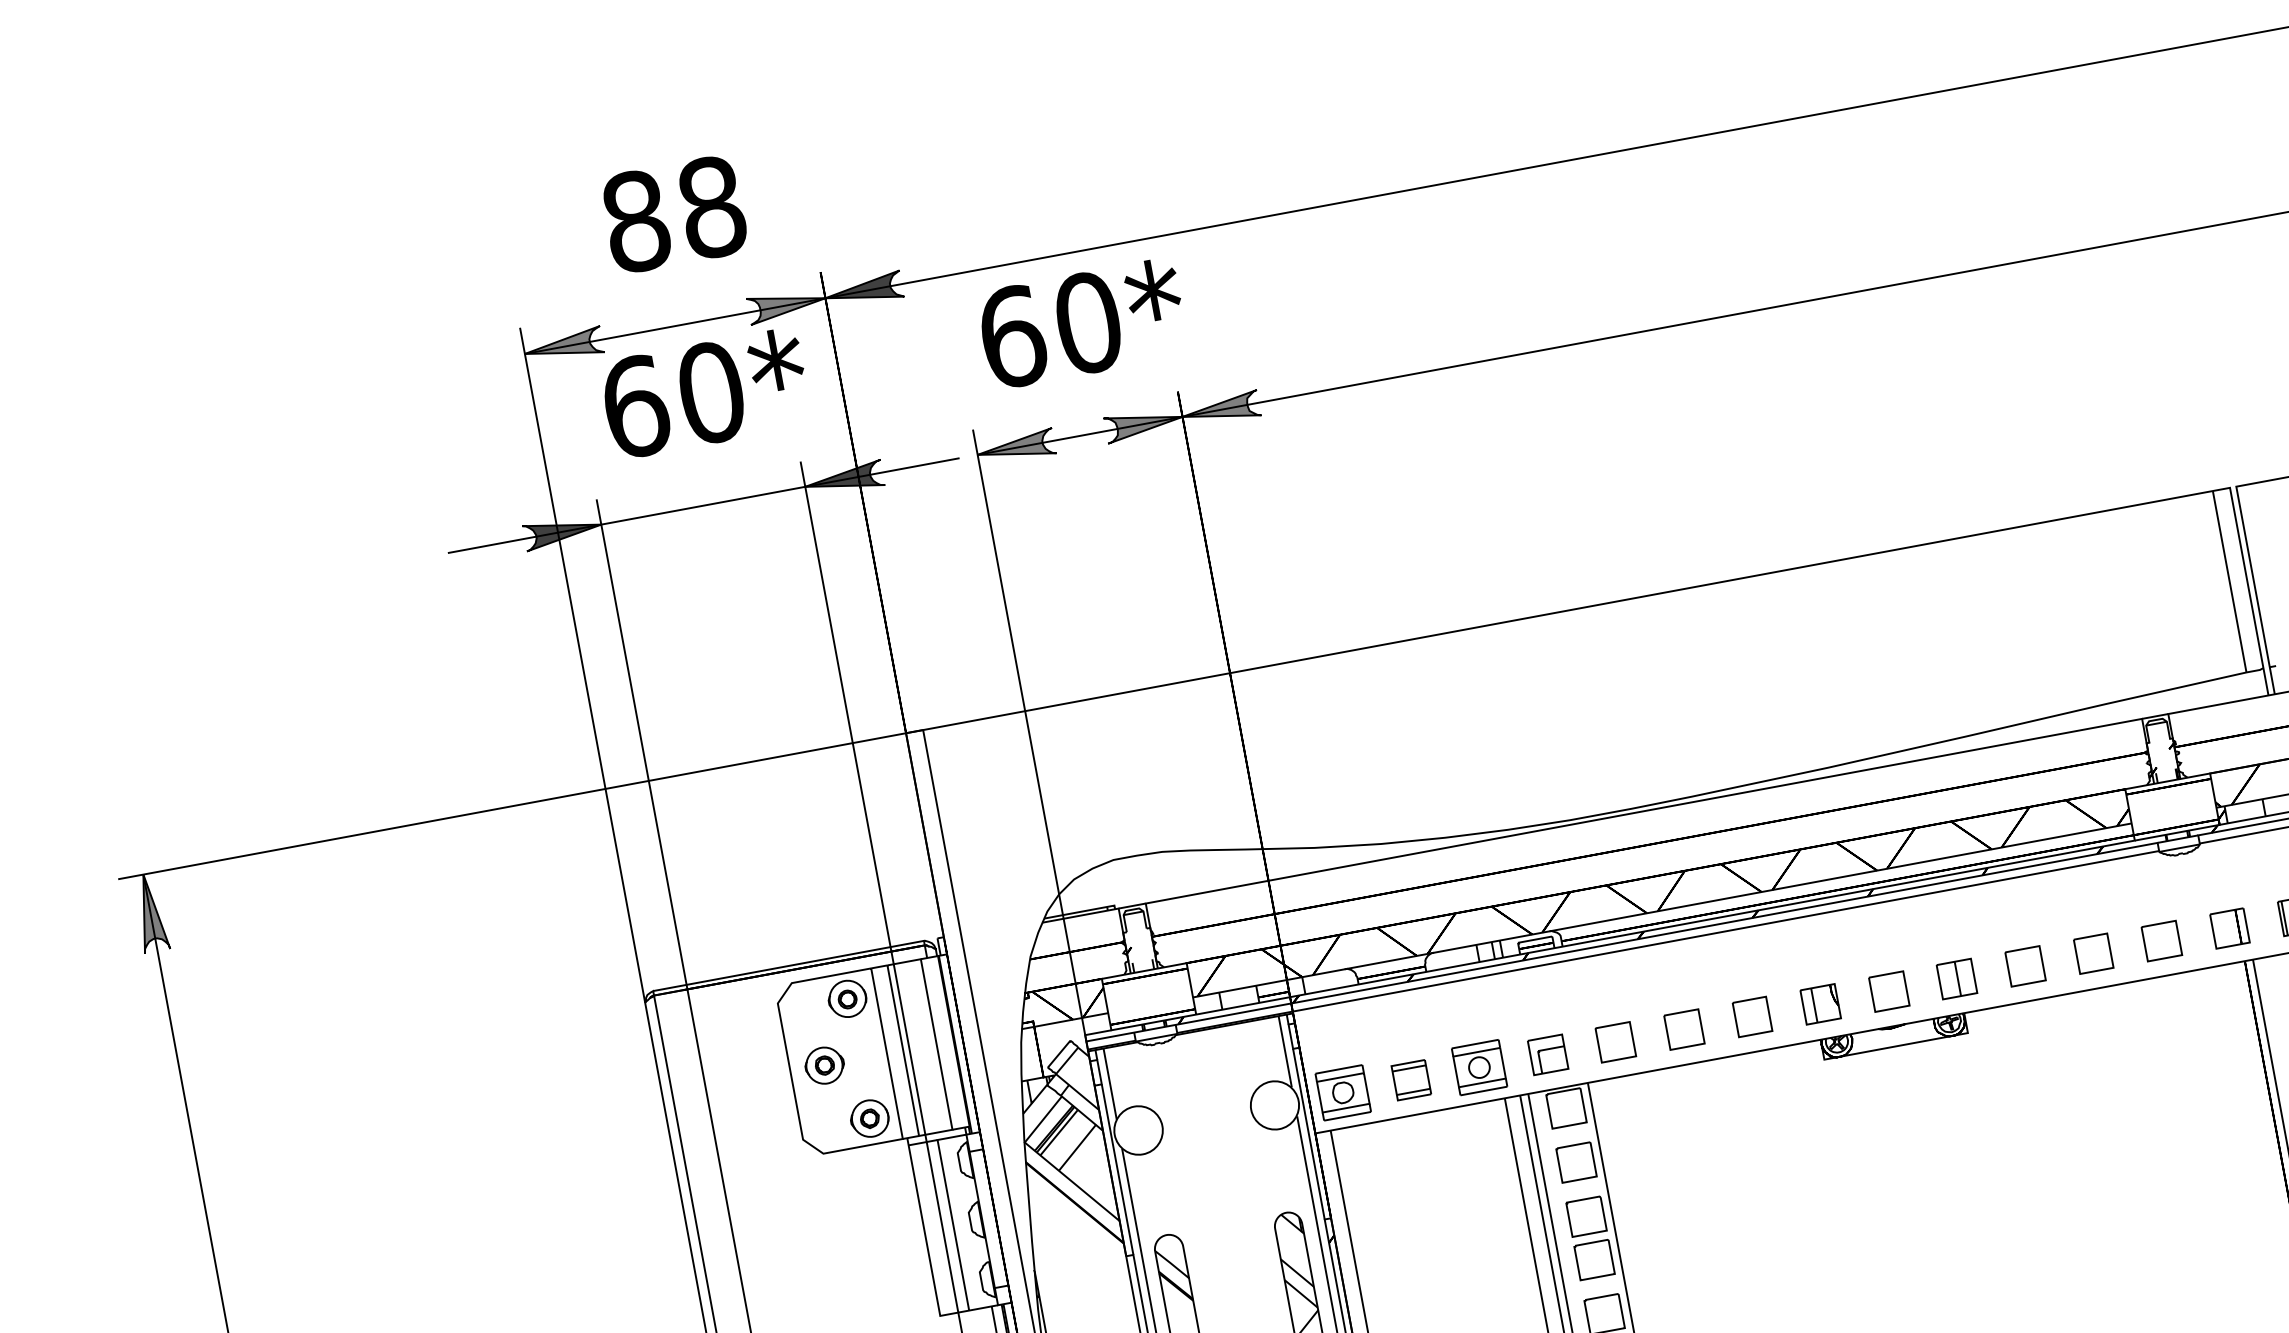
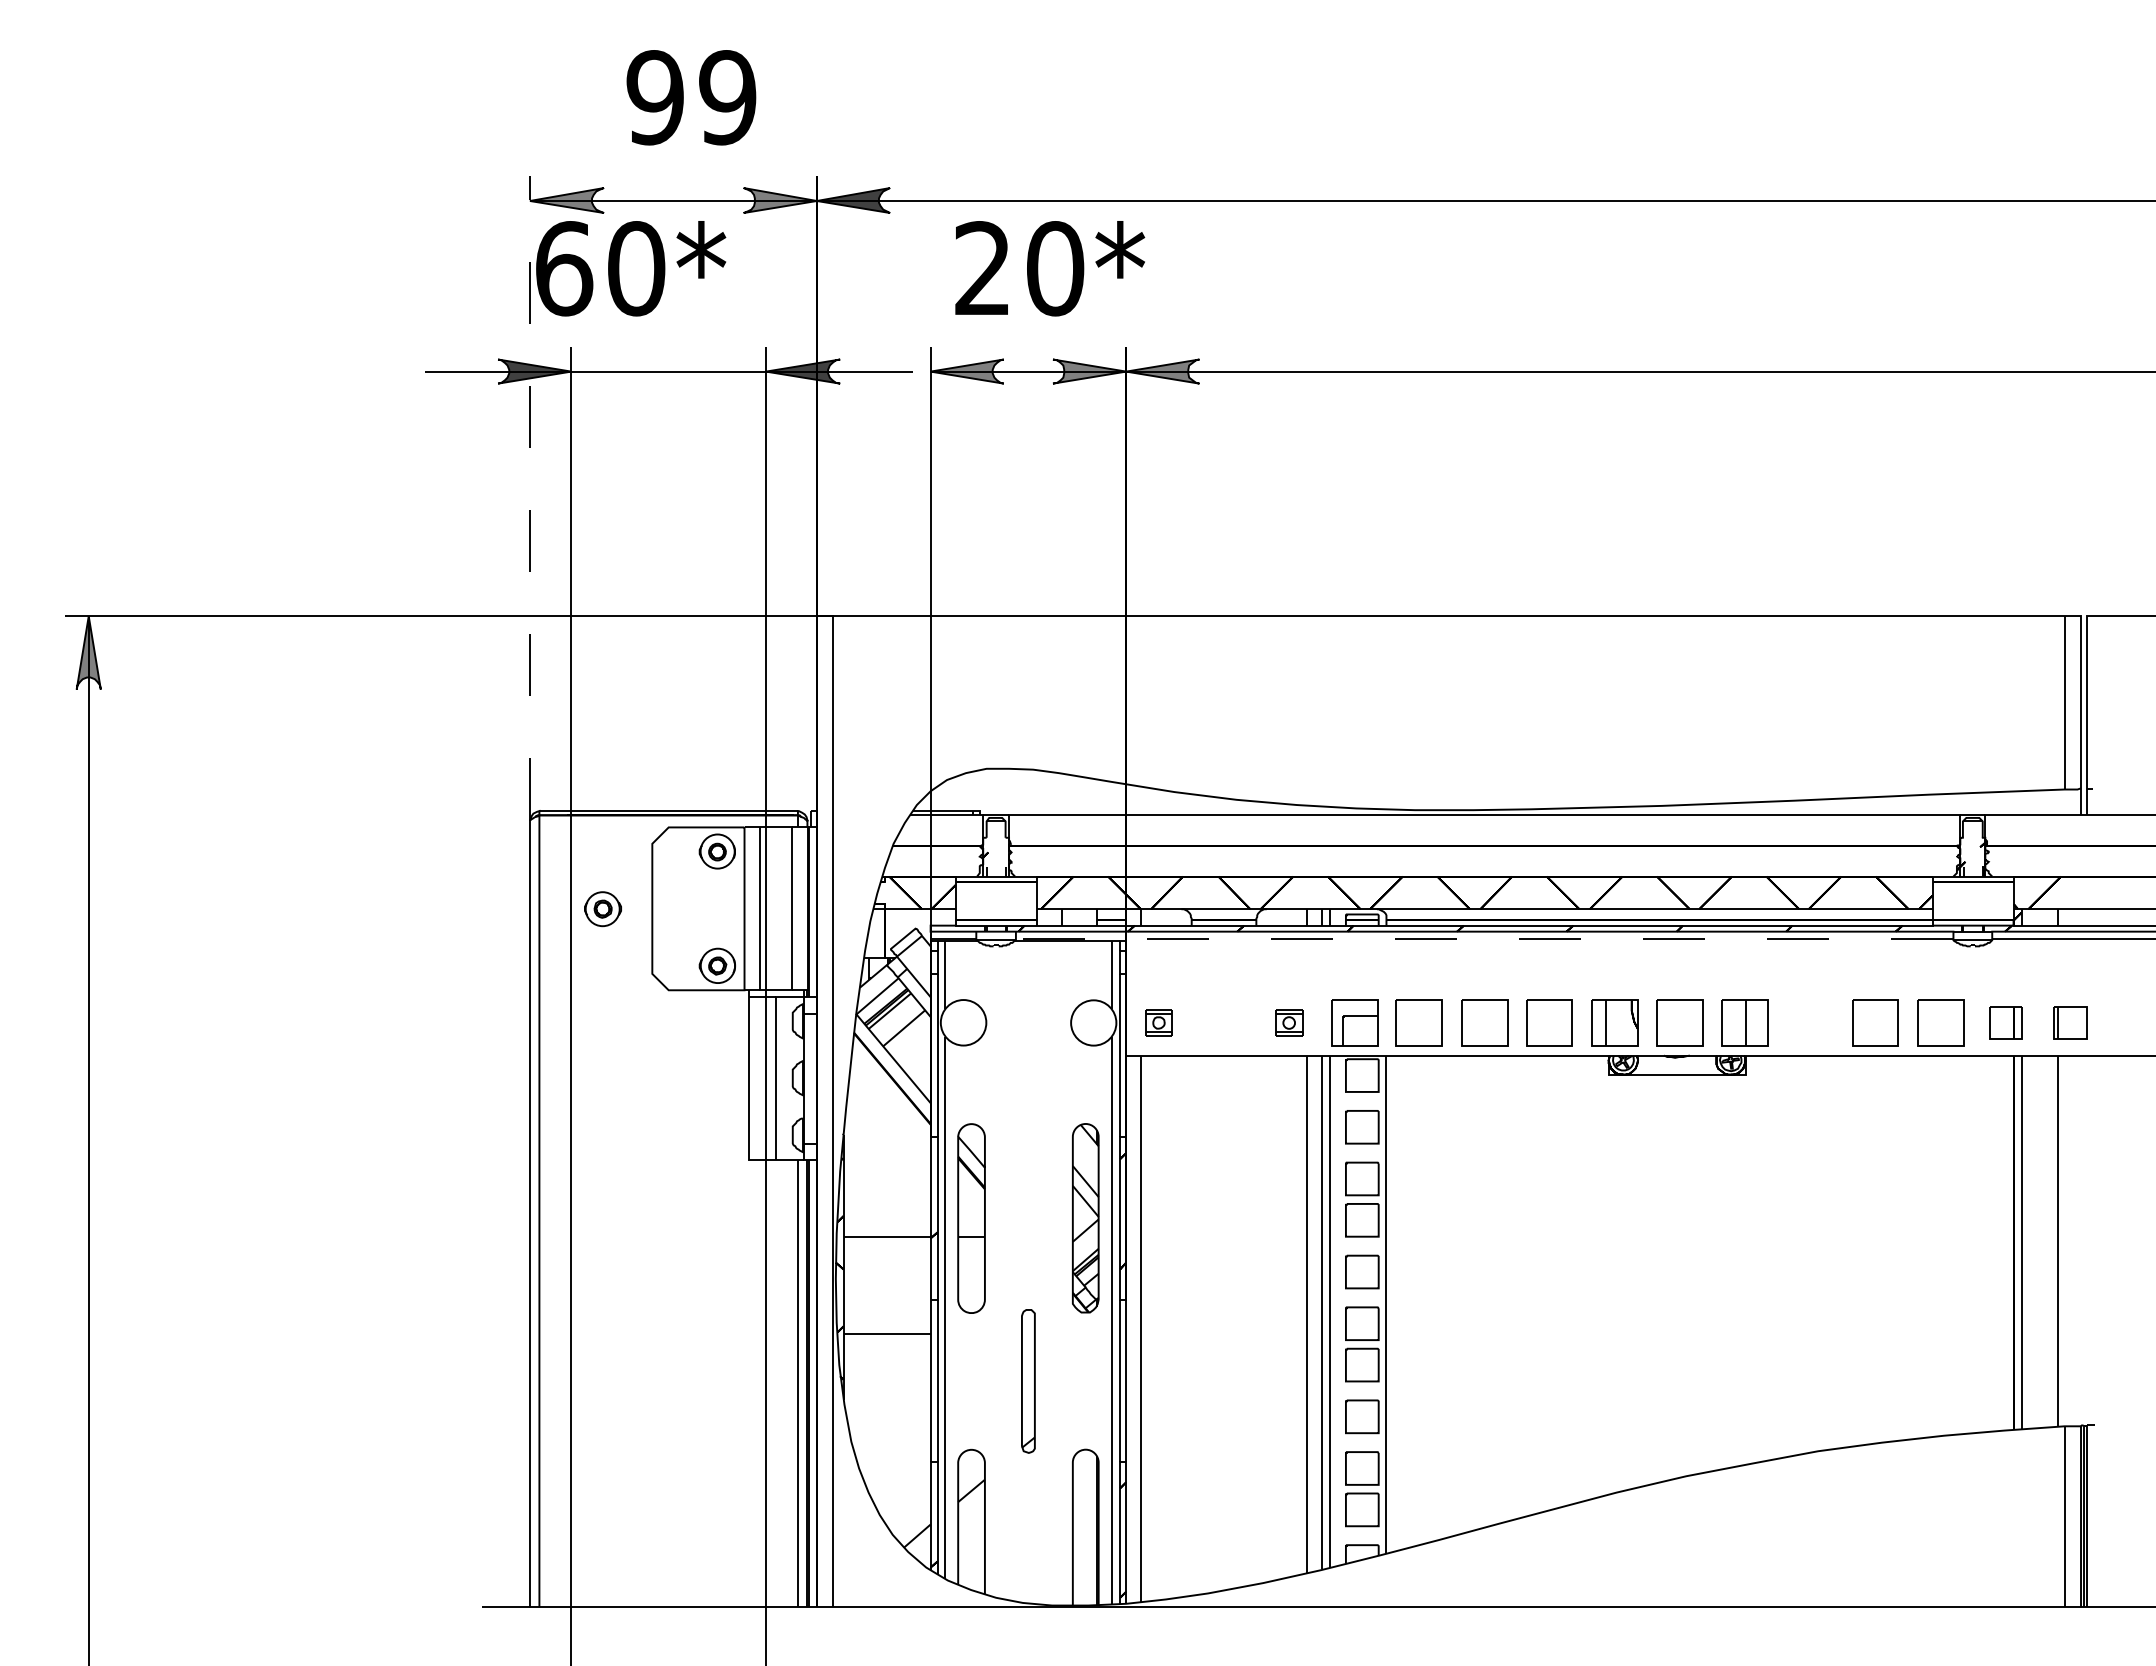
text: (673, 214) -> (691, 97), 88 -> 99
text: (1013, 336) -> (983, 268), 60* -> 20*
text: (706, 393) -> (631, 268), moved
line: (581, 664) -> (529, 497), solid -> dashed
part: (2161, 940) -> (1940, 1022), size x1.4
line: (1668, 942) -> (1484, 939), solid -> dashed
part: (2093, 953) -> (1875, 1022), size x1.4
part: (2025, 965) -> (1810, 1022), removed
part: (1956, 978) -> (1744, 1022), size x1.4
part: (1889, 991) -> (1680, 1022), size x1.4
part: (1820, 1003) -> (1614, 1022), size x1.4
part: (1752, 1016) -> (1549, 1022), size x1.4
part: (1684, 1029) -> (1484, 1022), size x1.4
part: (1616, 1041) -> (1419, 1022), size x1.4
part: (1547, 1054) -> (1354, 1022), size x1.4
part: (824, 1066) -> (602, 909), moved
part: (1479, 1066) -> (1289, 1022), size x0.6
part: (1410, 1079) -> (1223, 1022), removed
part: (1342, 1092) -> (1158, 1022), size x0.6

